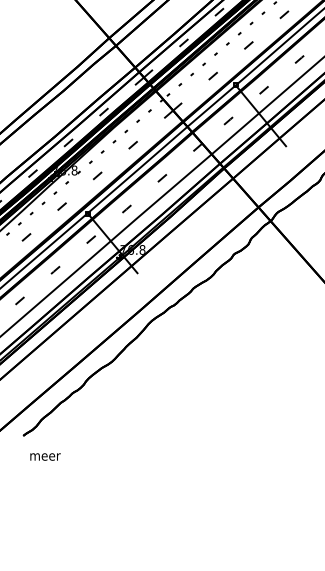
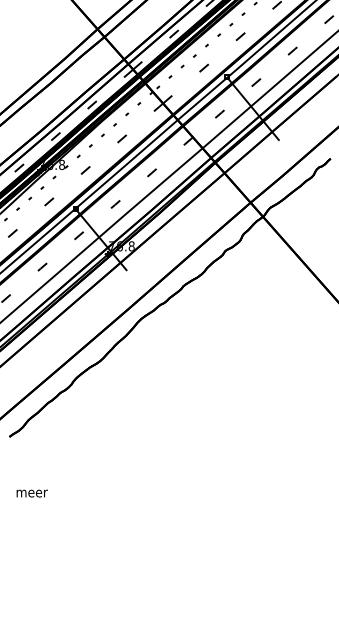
text: (44, 456) -> (31, 493), moved

